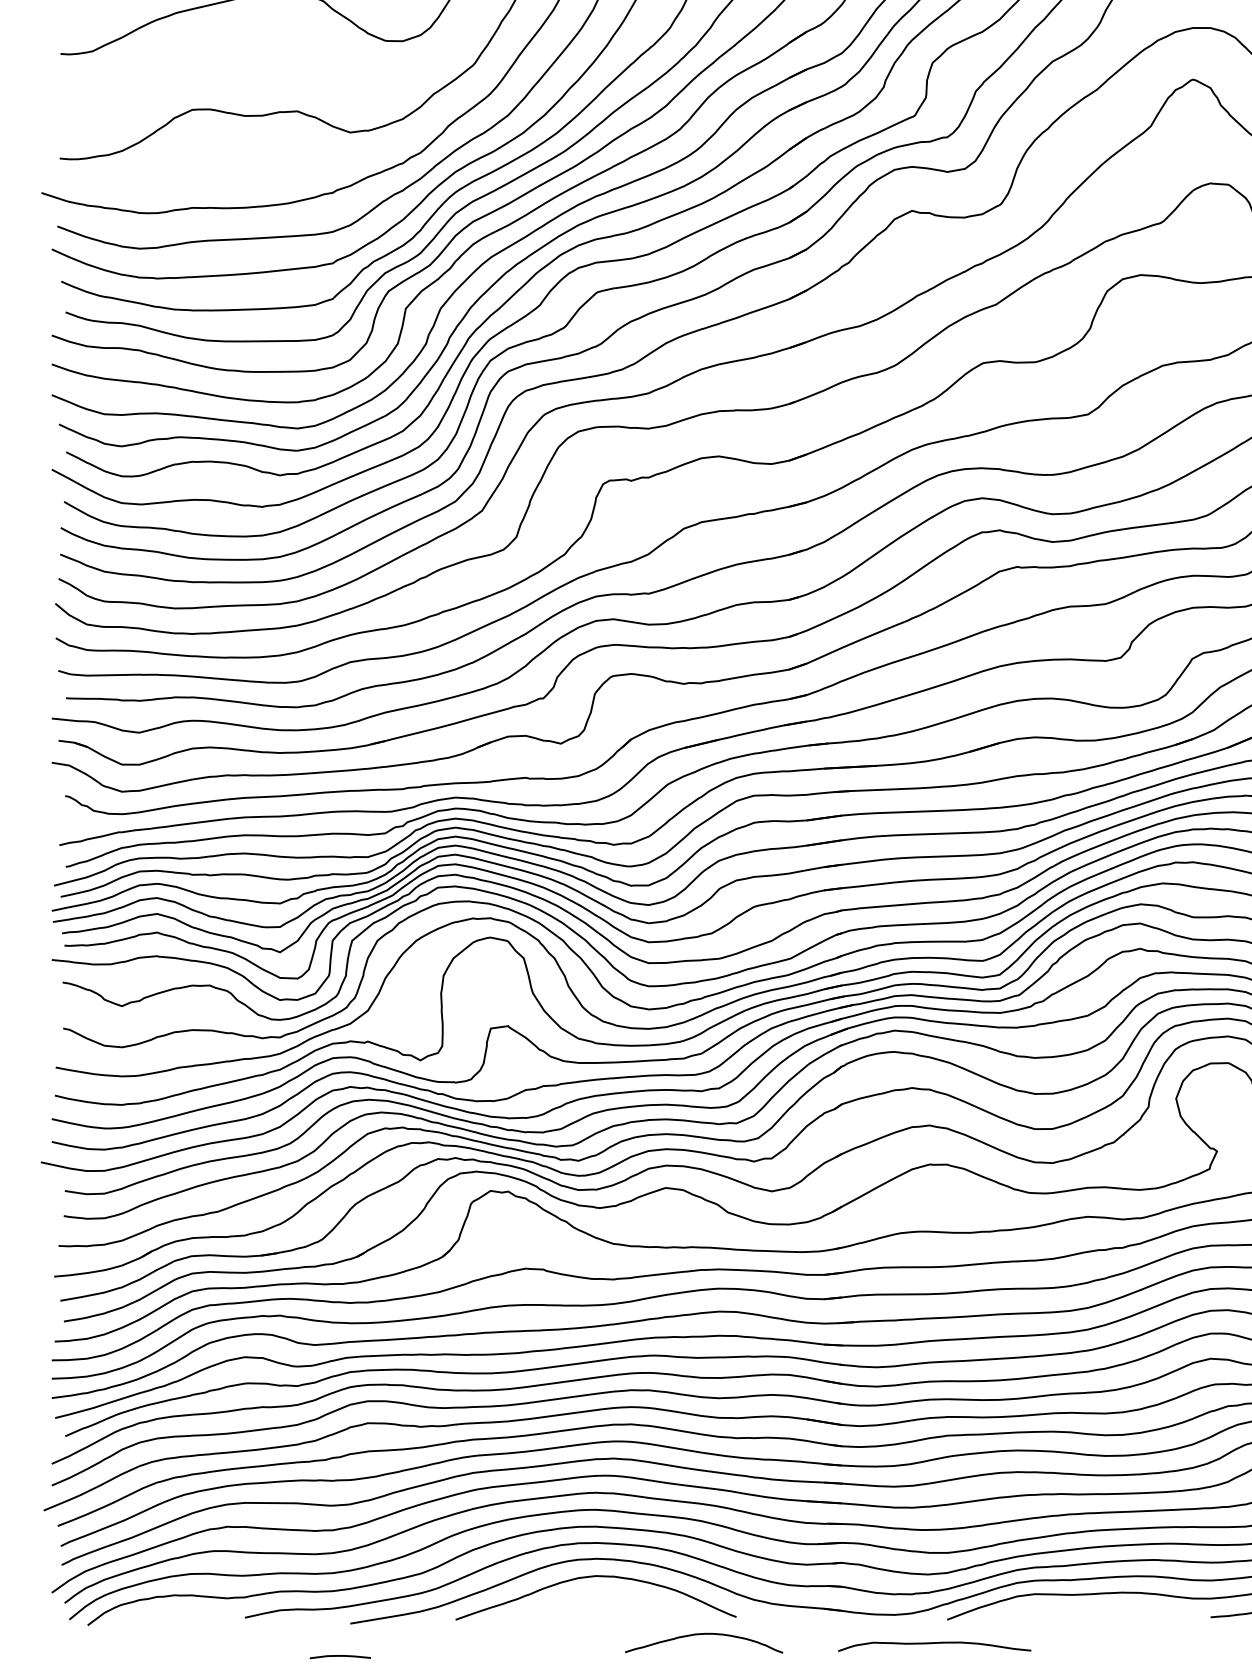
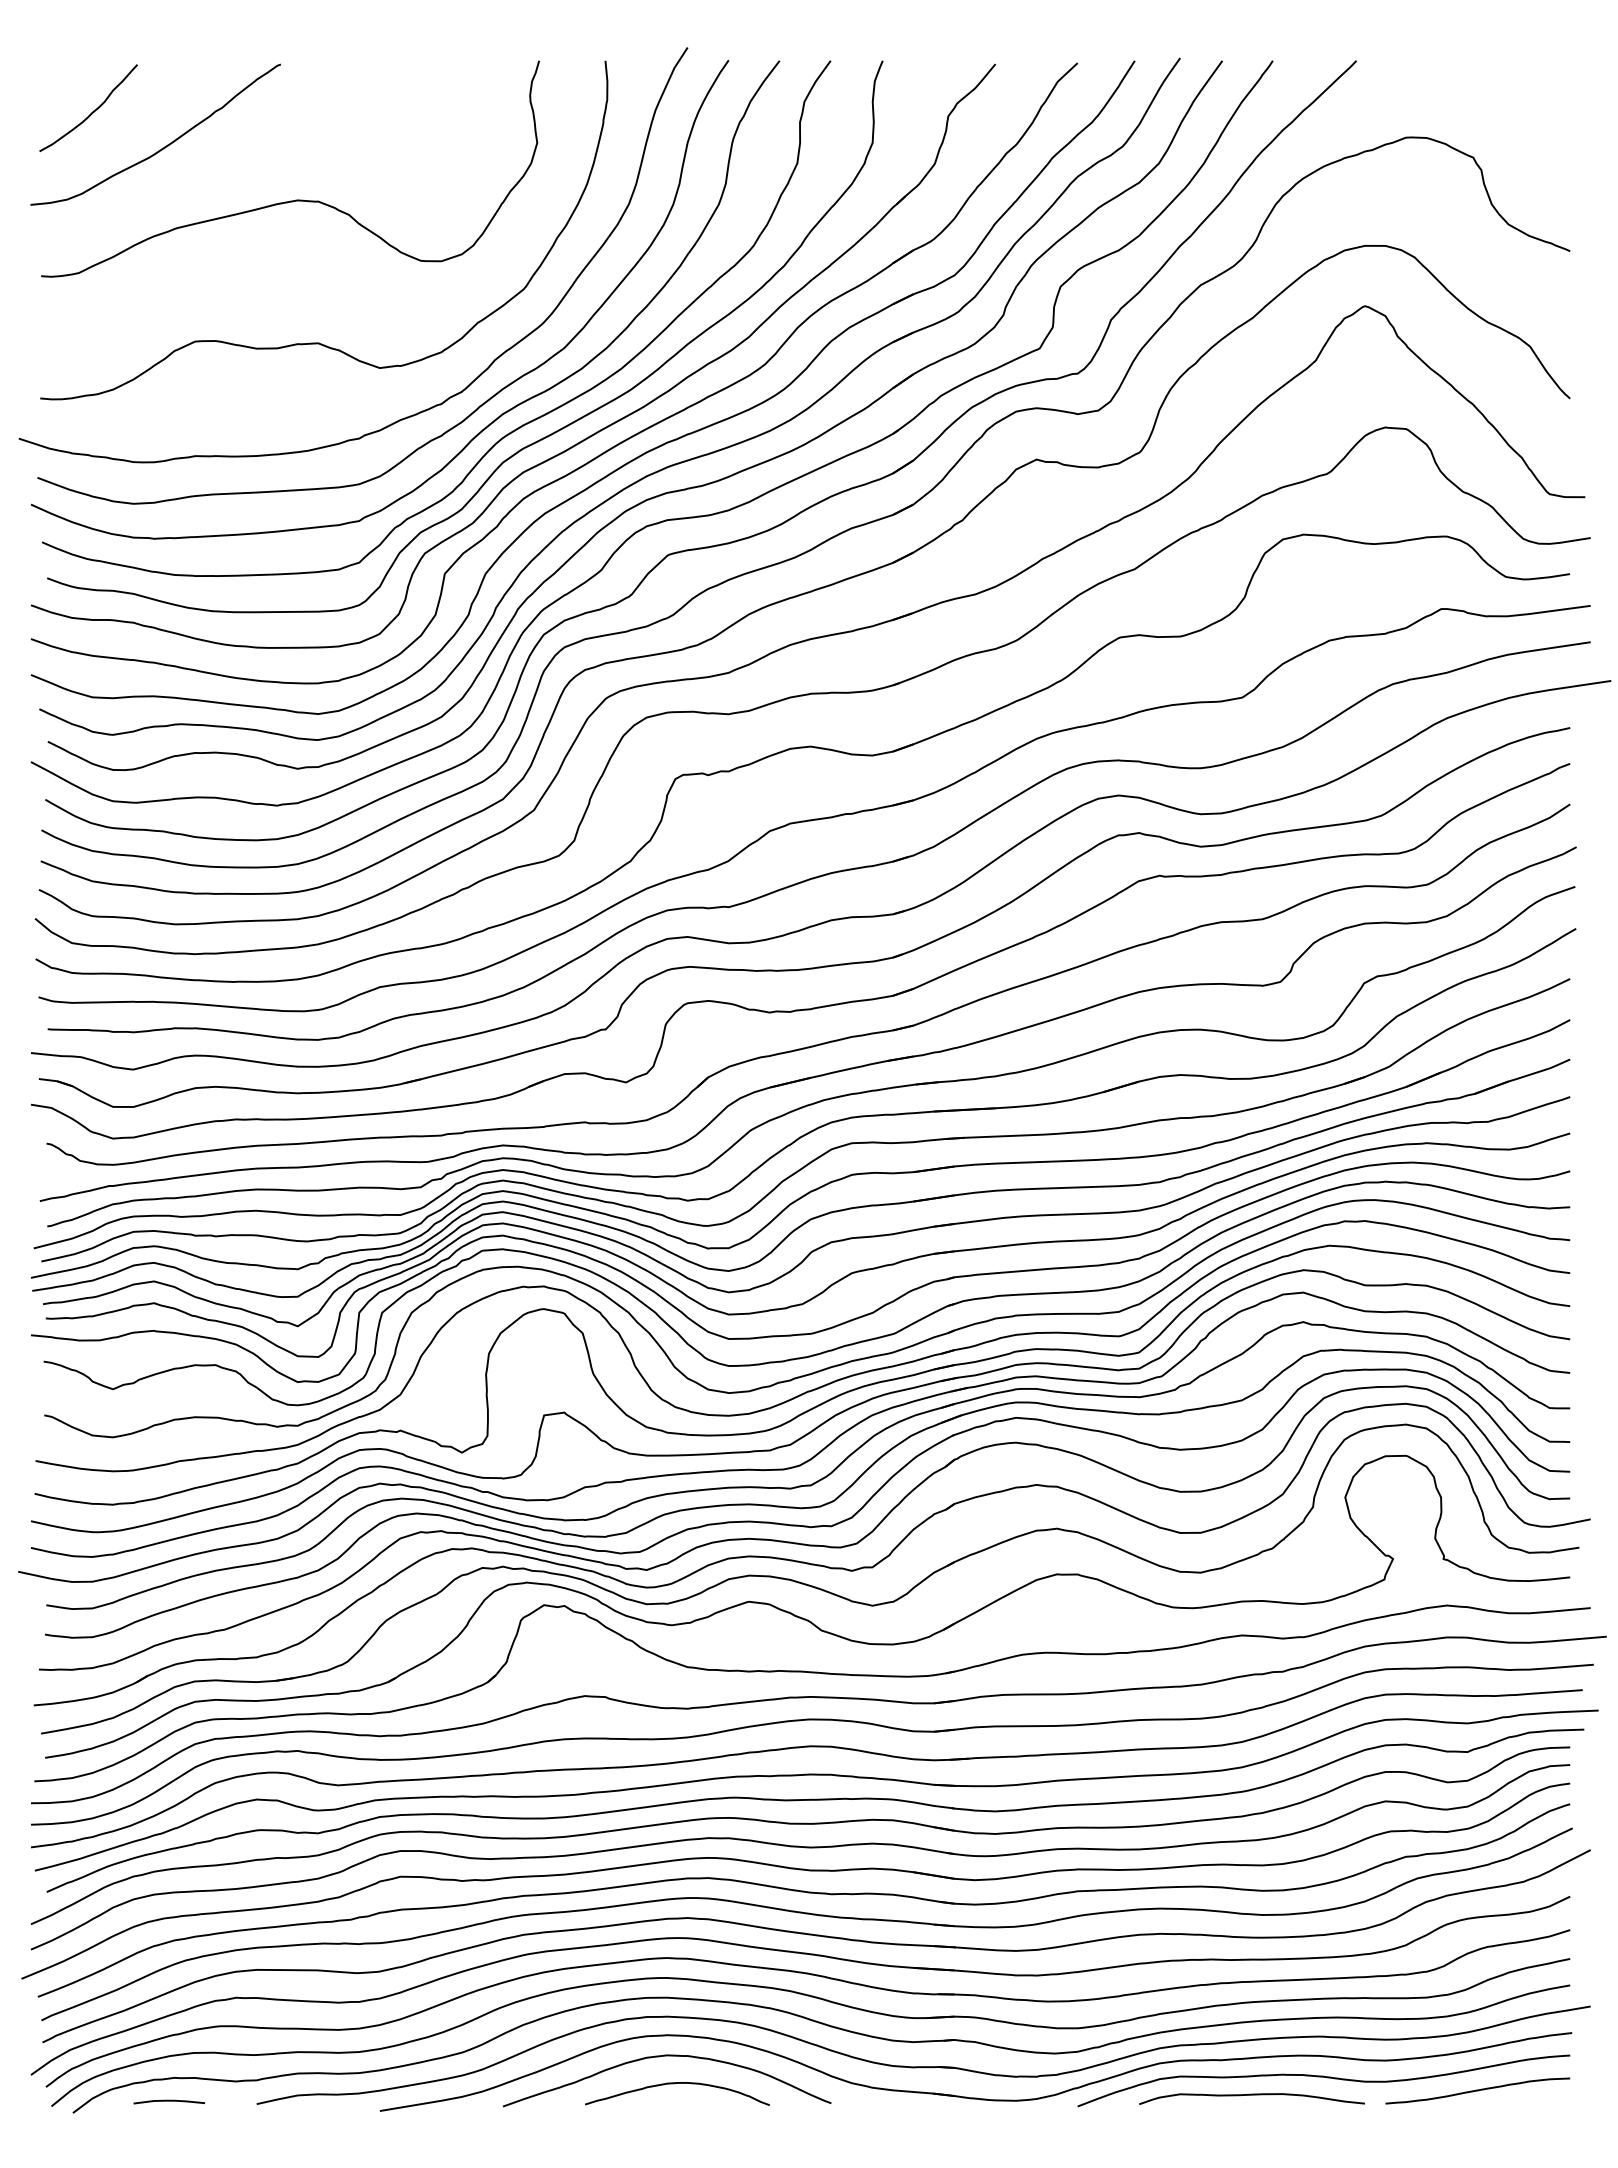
curve: (701, 1635) -> (674, 2084), moved
curve: (934, 1643) -> (1251, 2095), moved
curve: (339, 1656) -> (168, 2101), moved

